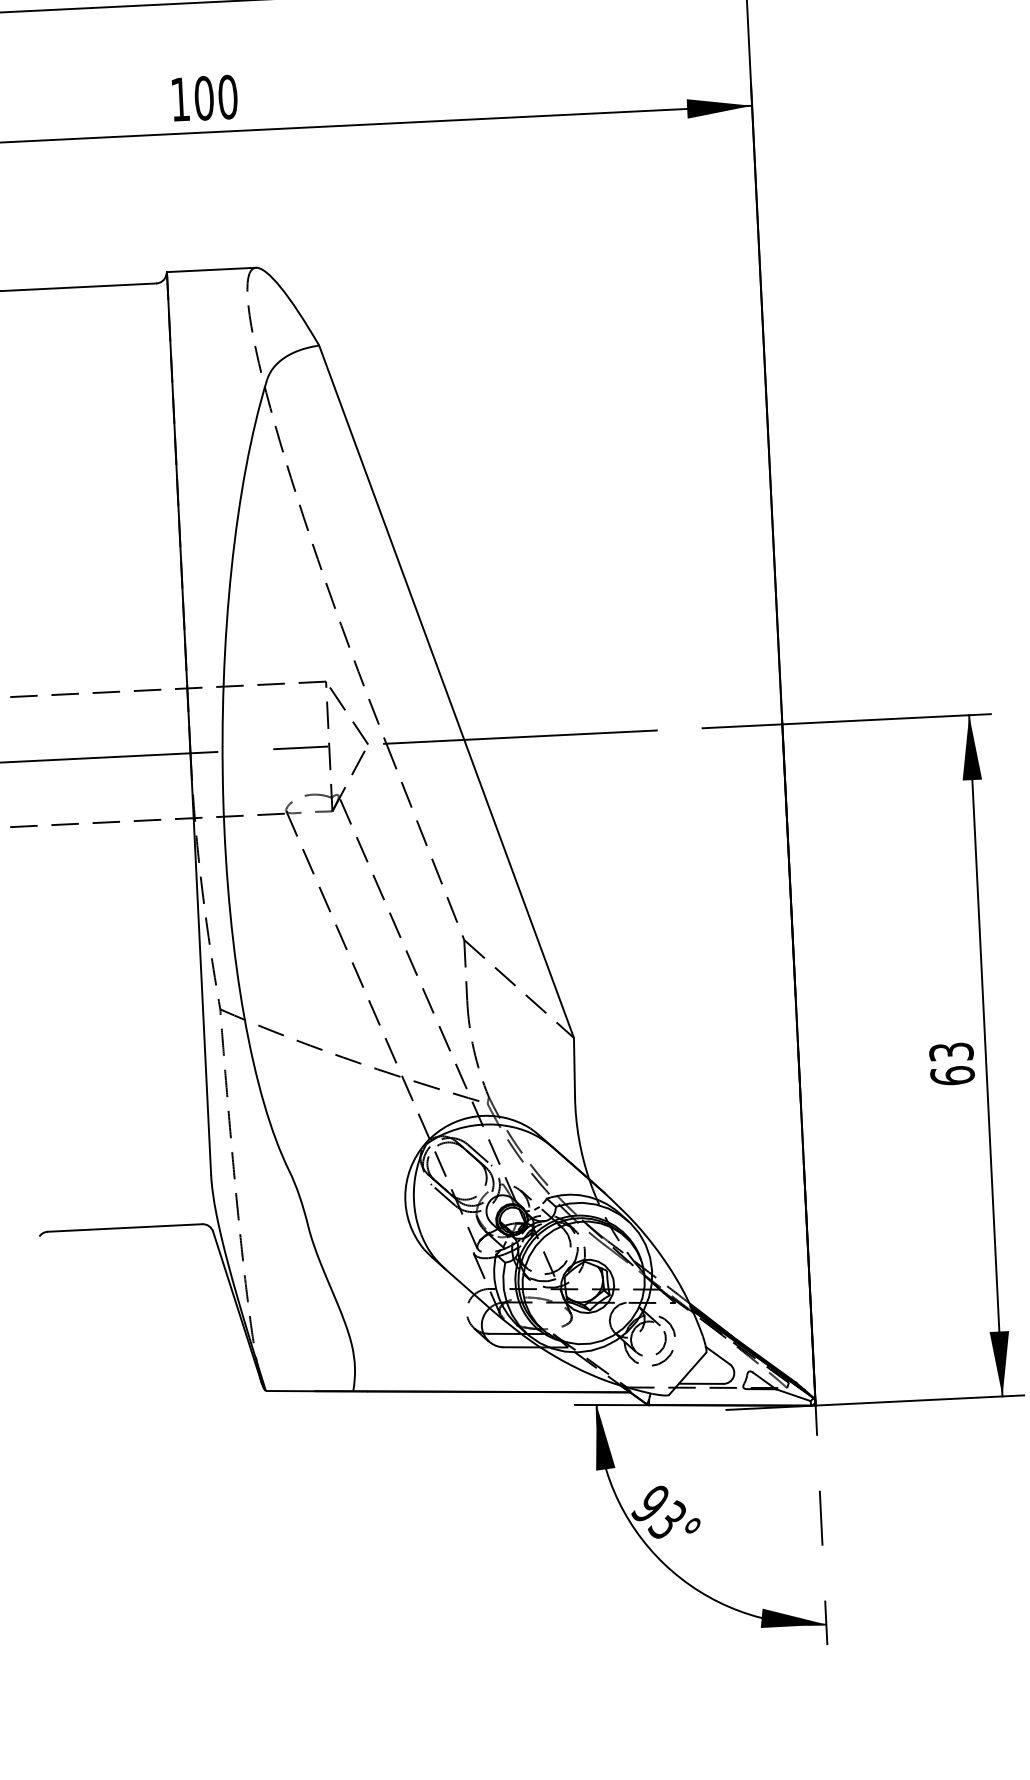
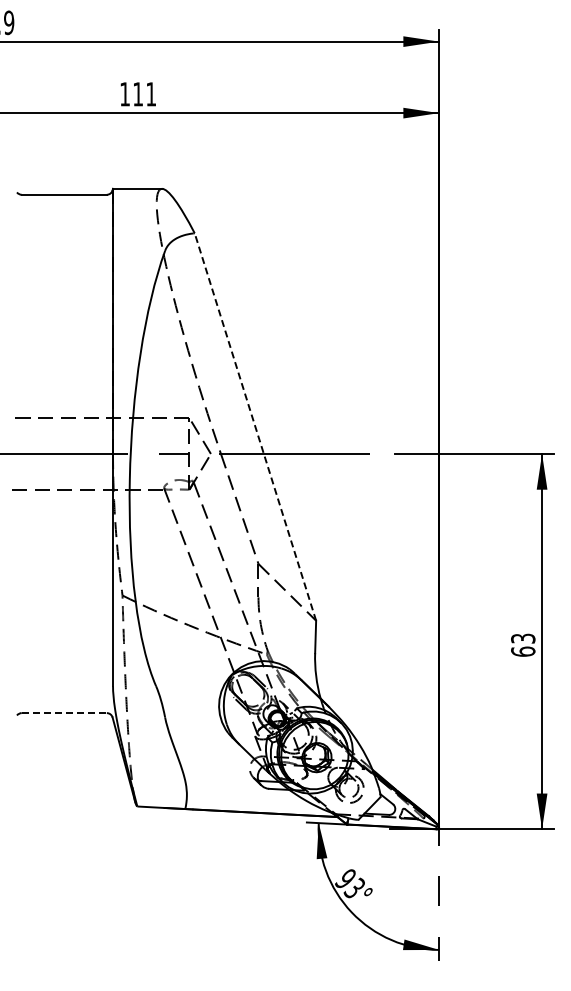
text: (215, 98) -> (144, 94), 100 -> 111
line: (446, 690) -> (255, 426), solid -> dashed
line: (125, 1228) -> (64, 713), solid -> dashed

